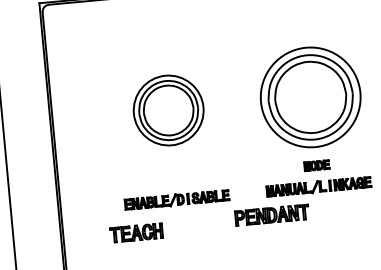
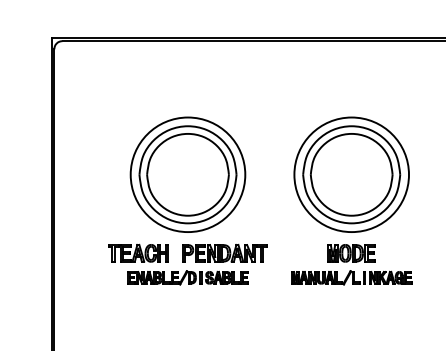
part: (168, 110) -> (187, 174), size x1.43
part: (316, 165) -> (351, 253), size x1.67
part: (271, 214) -> (224, 252), moved
part: (136, 232) -> (138, 252), moved

